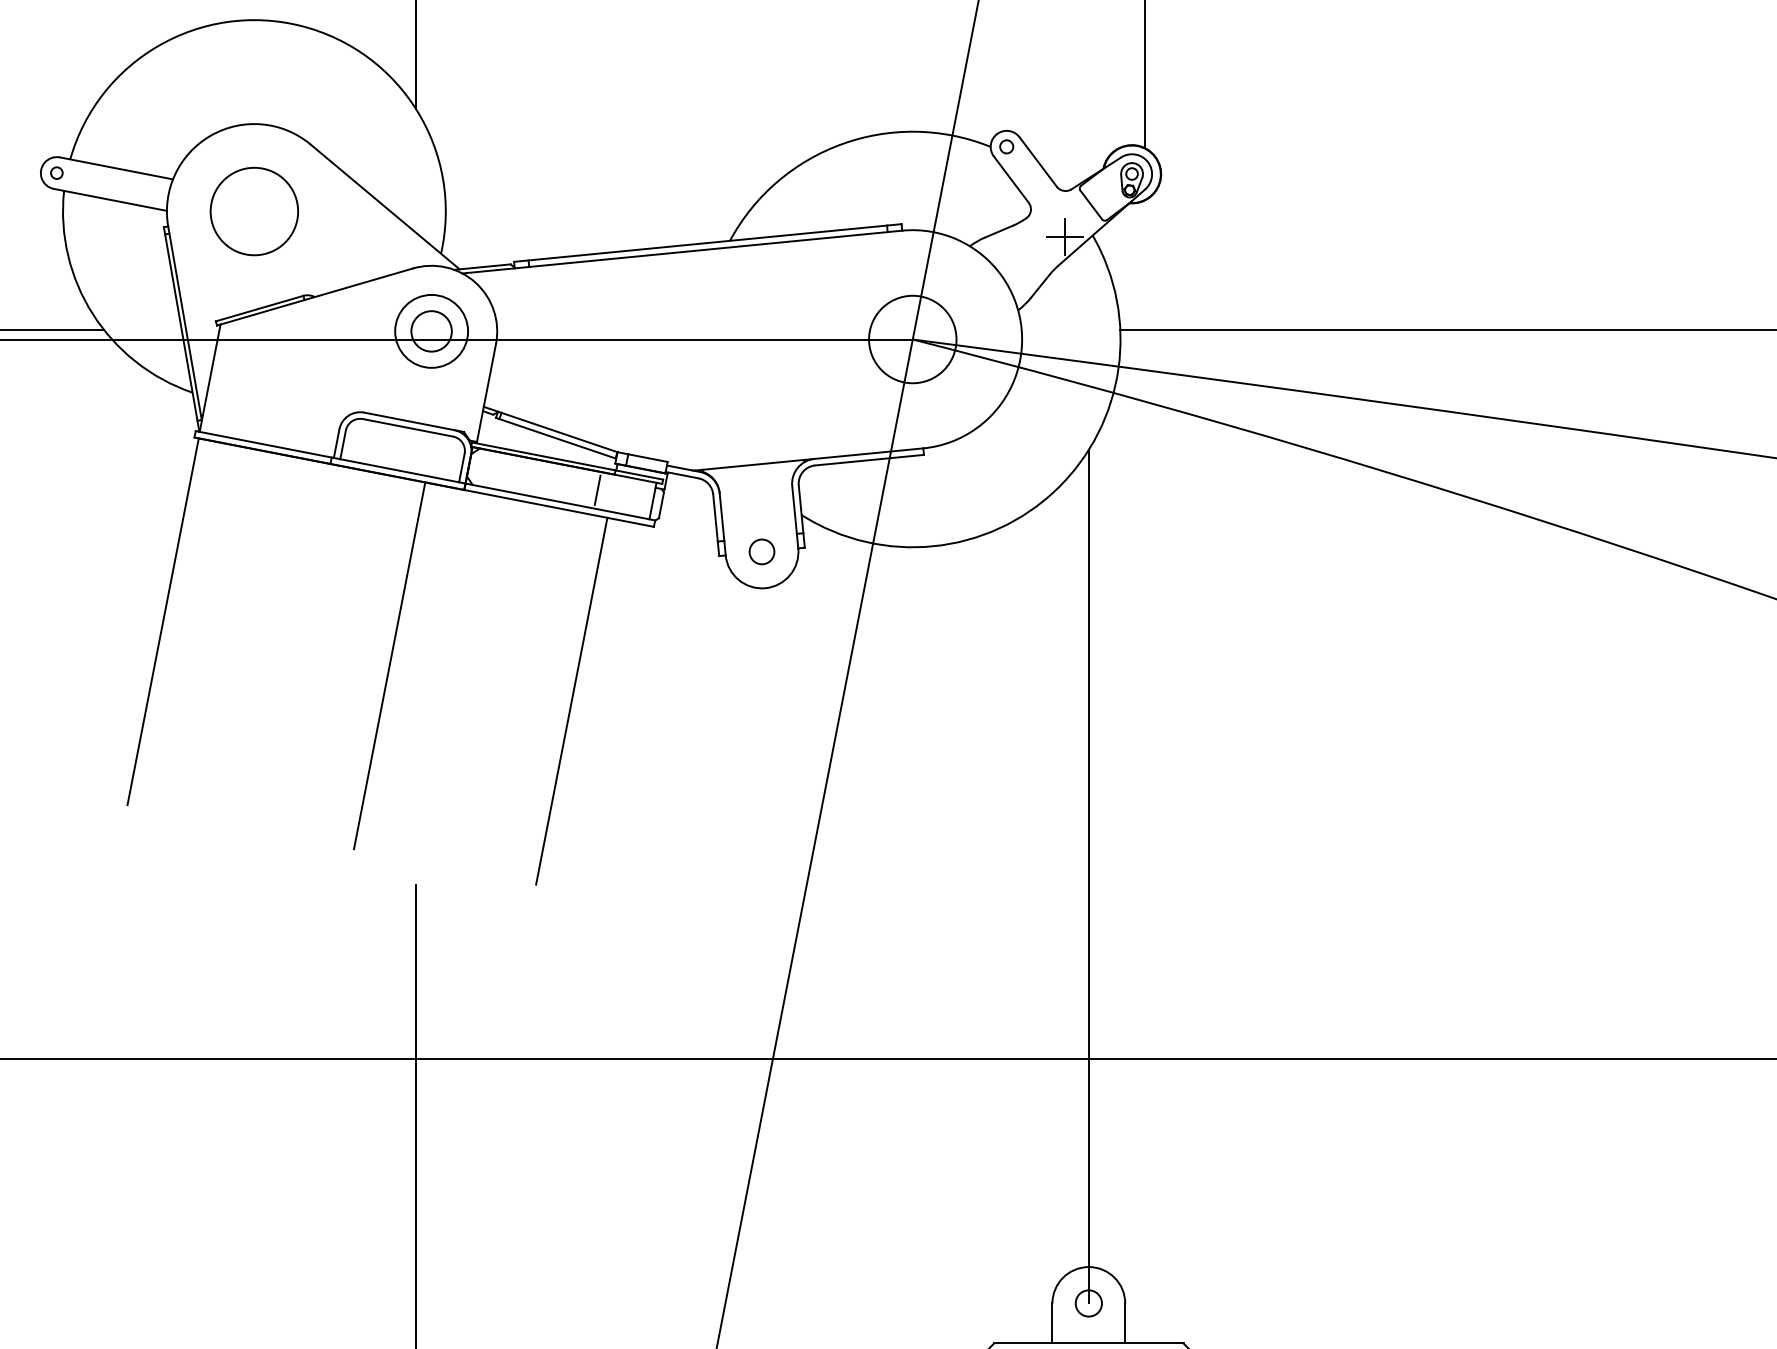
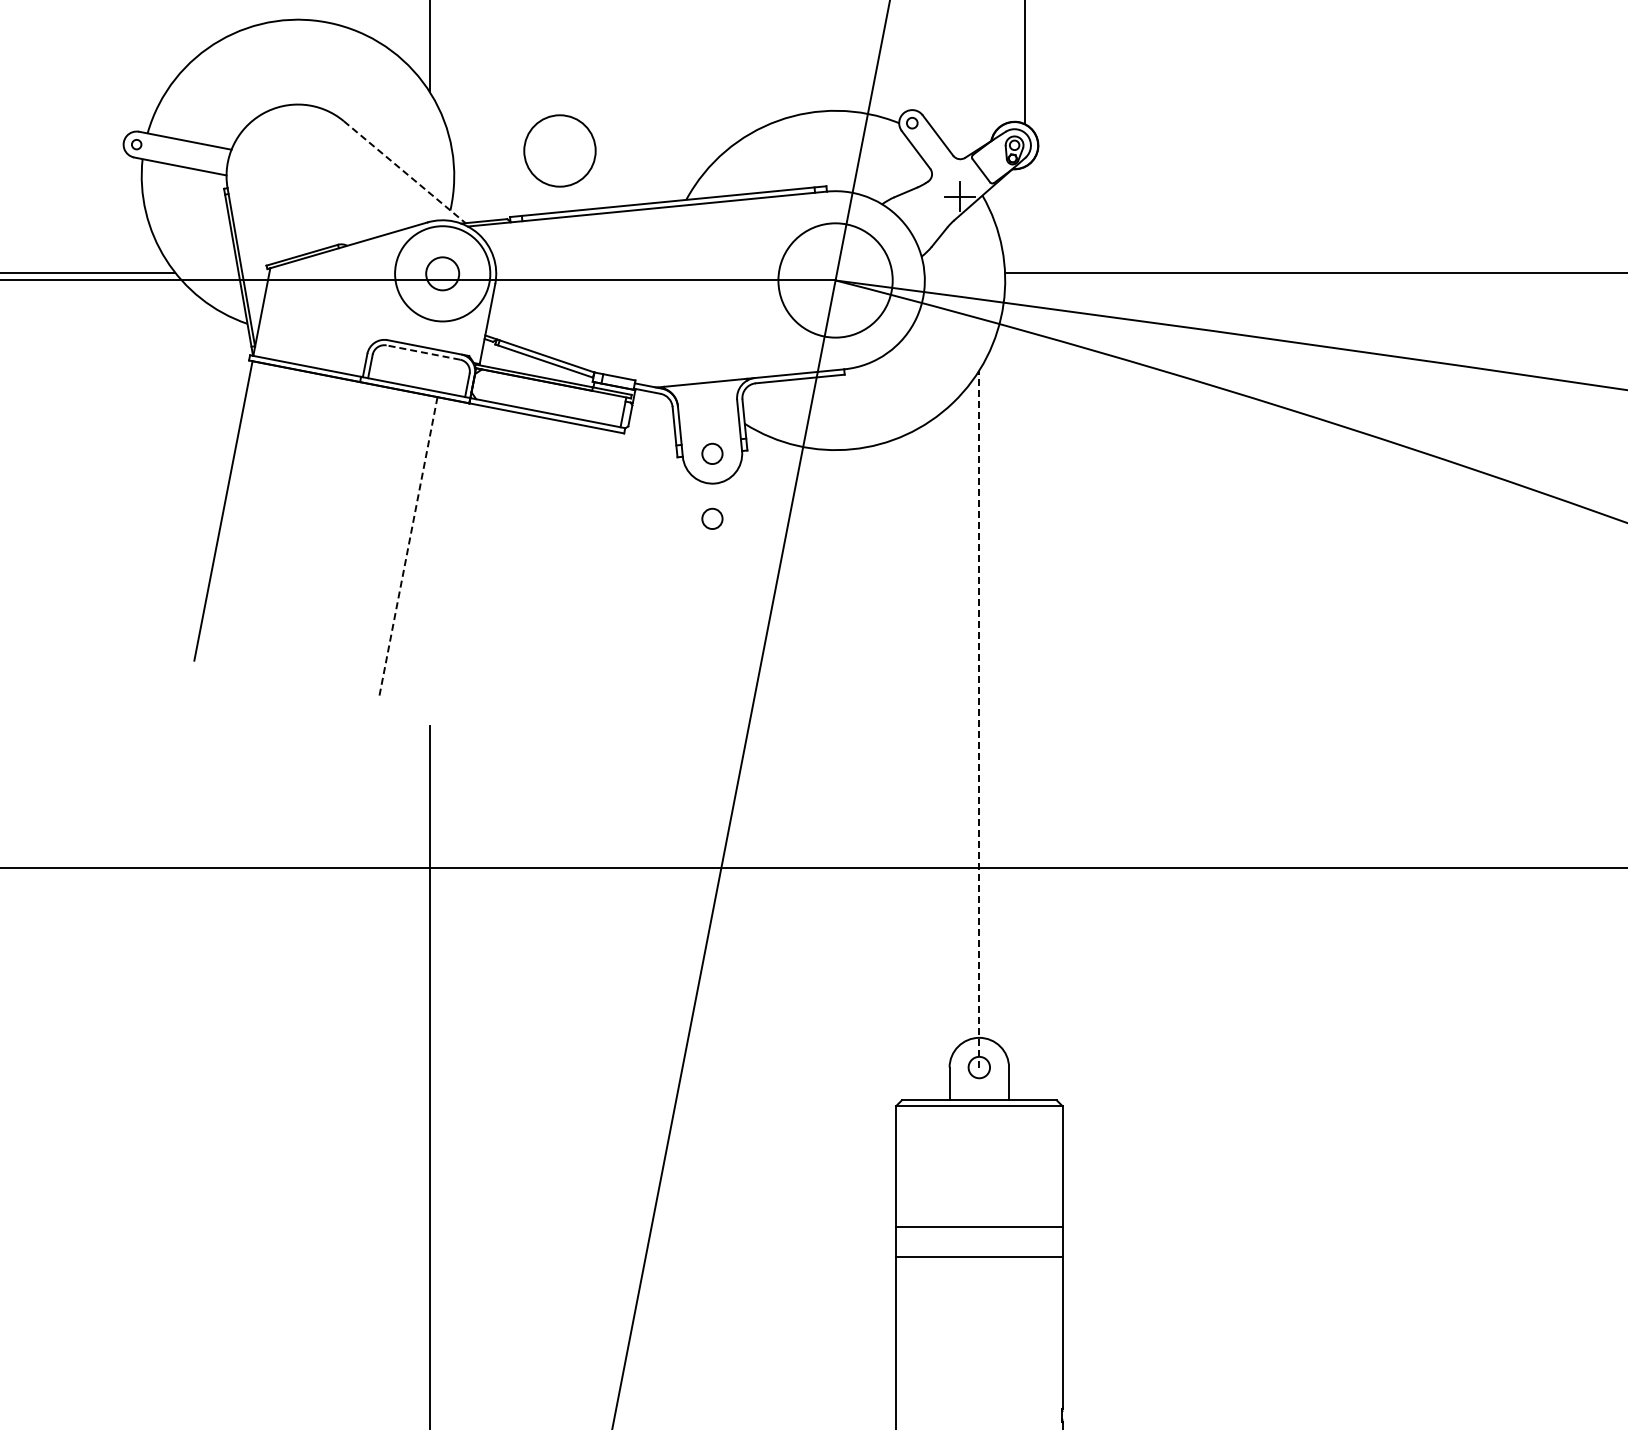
line: (386, 207) -> (405, 172), solid -> dashed
circle: (253, 210) -> (559, 150), moved
circle: (431, 330) -> (442, 273), size x1.6
circle: (912, 339) -> (835, 280), size x1.6
line: (408, 427) -> (423, 352), solid -> dashed
line: (596, 490) -> (577, 403), removed
circle: (762, 631) -> (712, 518), added
line: (389, 665) -> (408, 546), solid -> dashed
line: (572, 700) -> (557, 575), removed
line: (1089, 875) -> (979, 718), solid -> dashed

